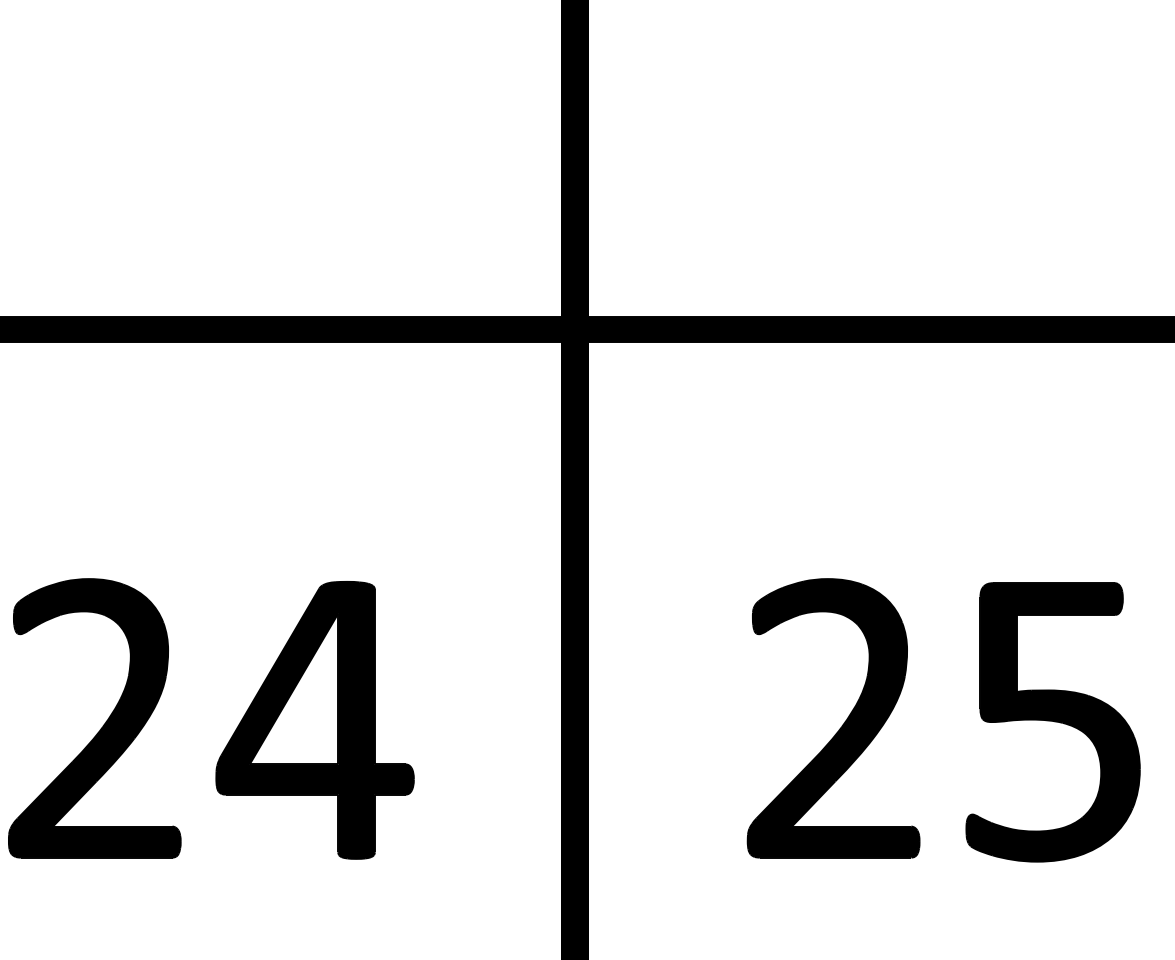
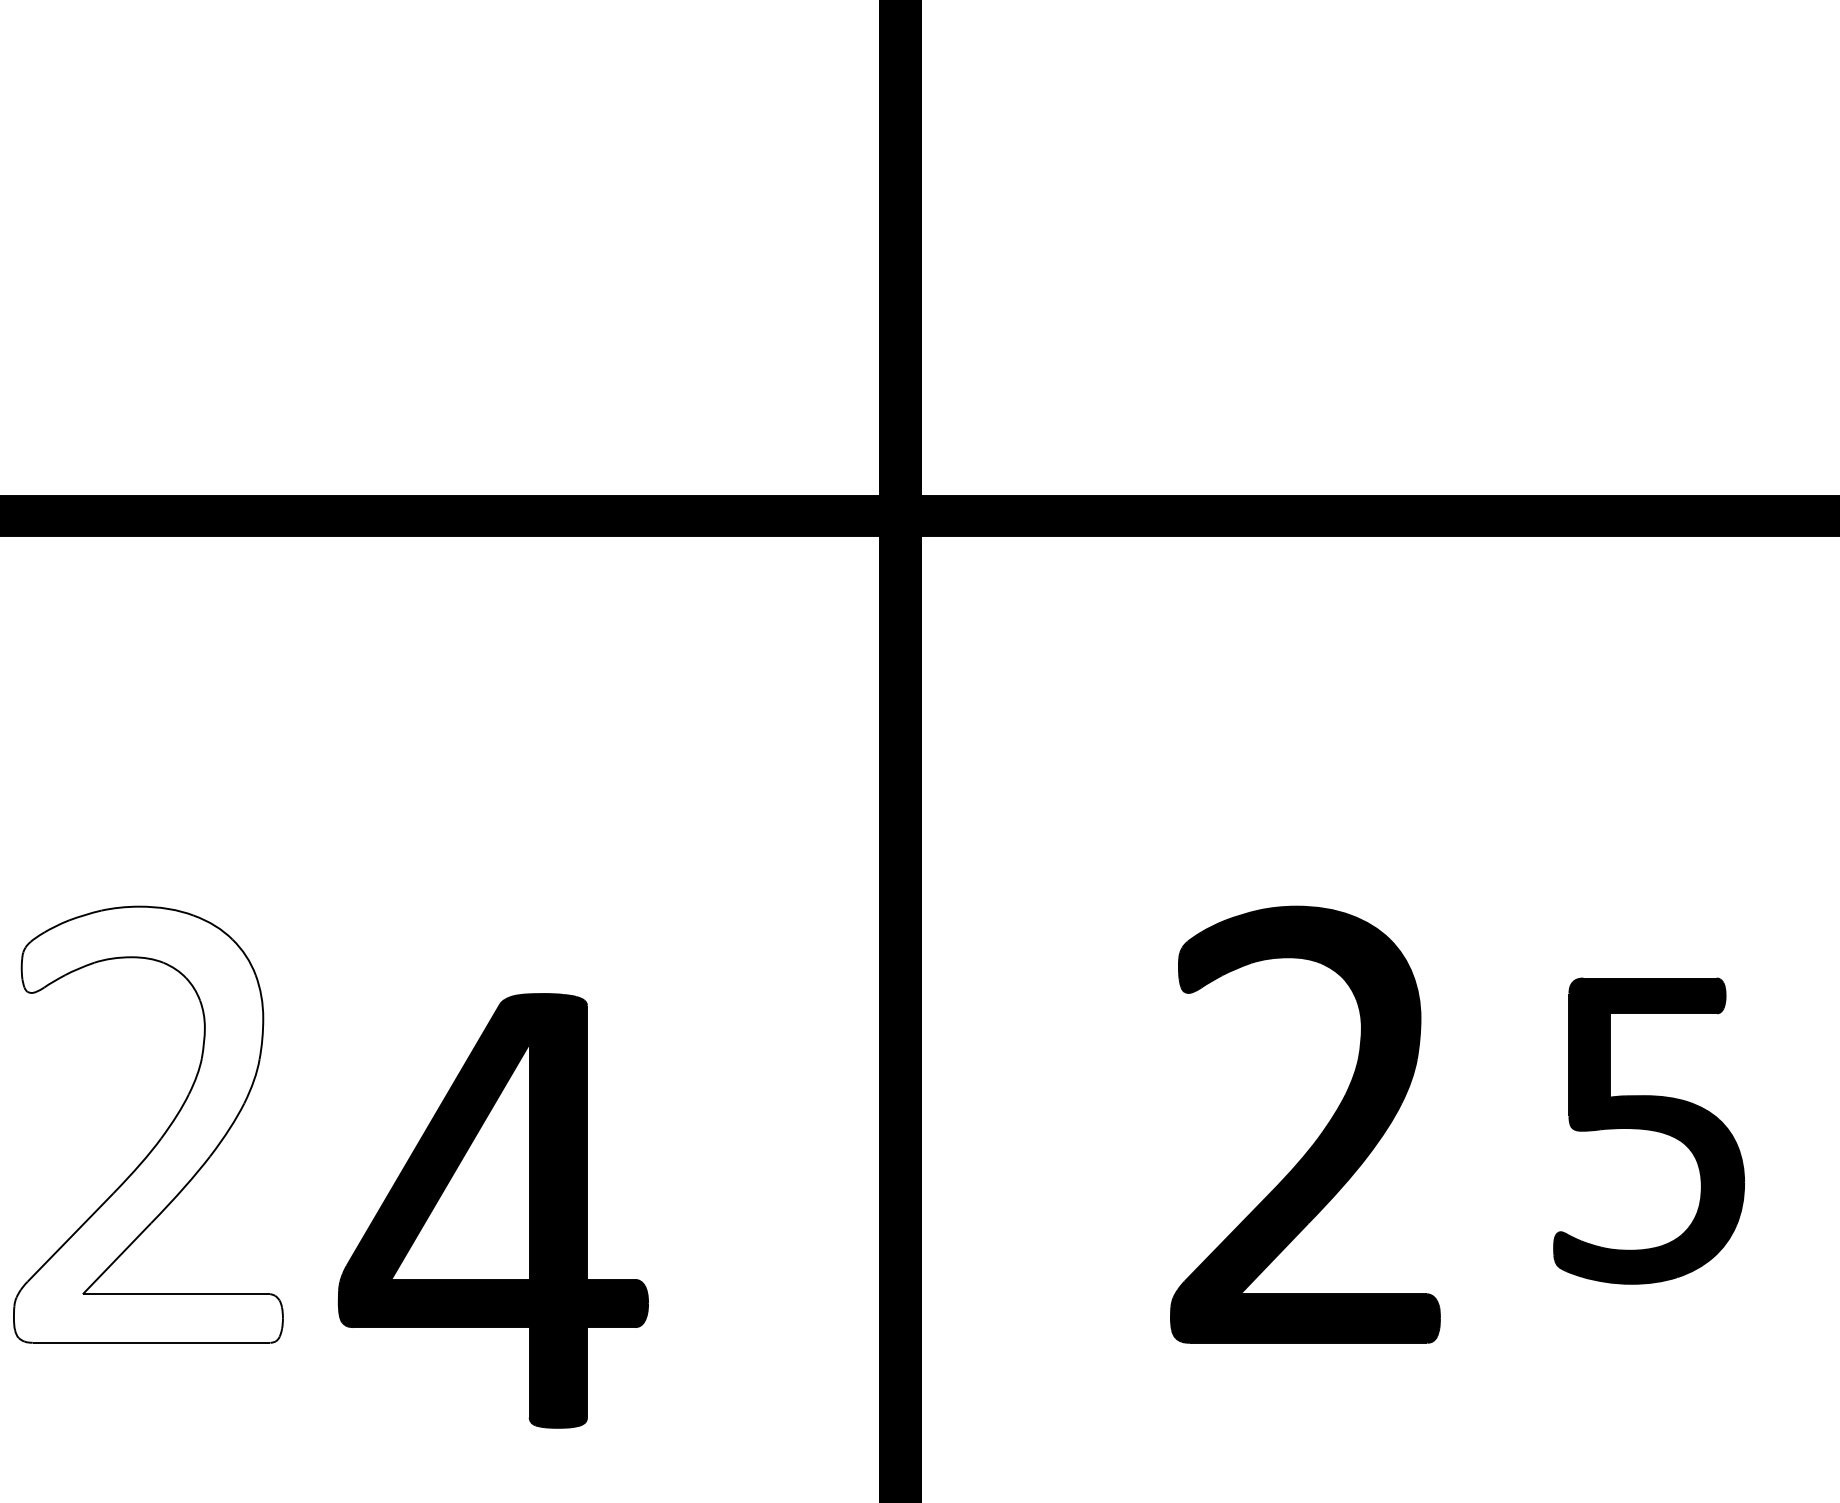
fill: (94, 718) -> (147, 1124), removed
part: (314, 720) -> (492, 1211), moved
part: (1052, 722) -> (1648, 1131), size x0.7

